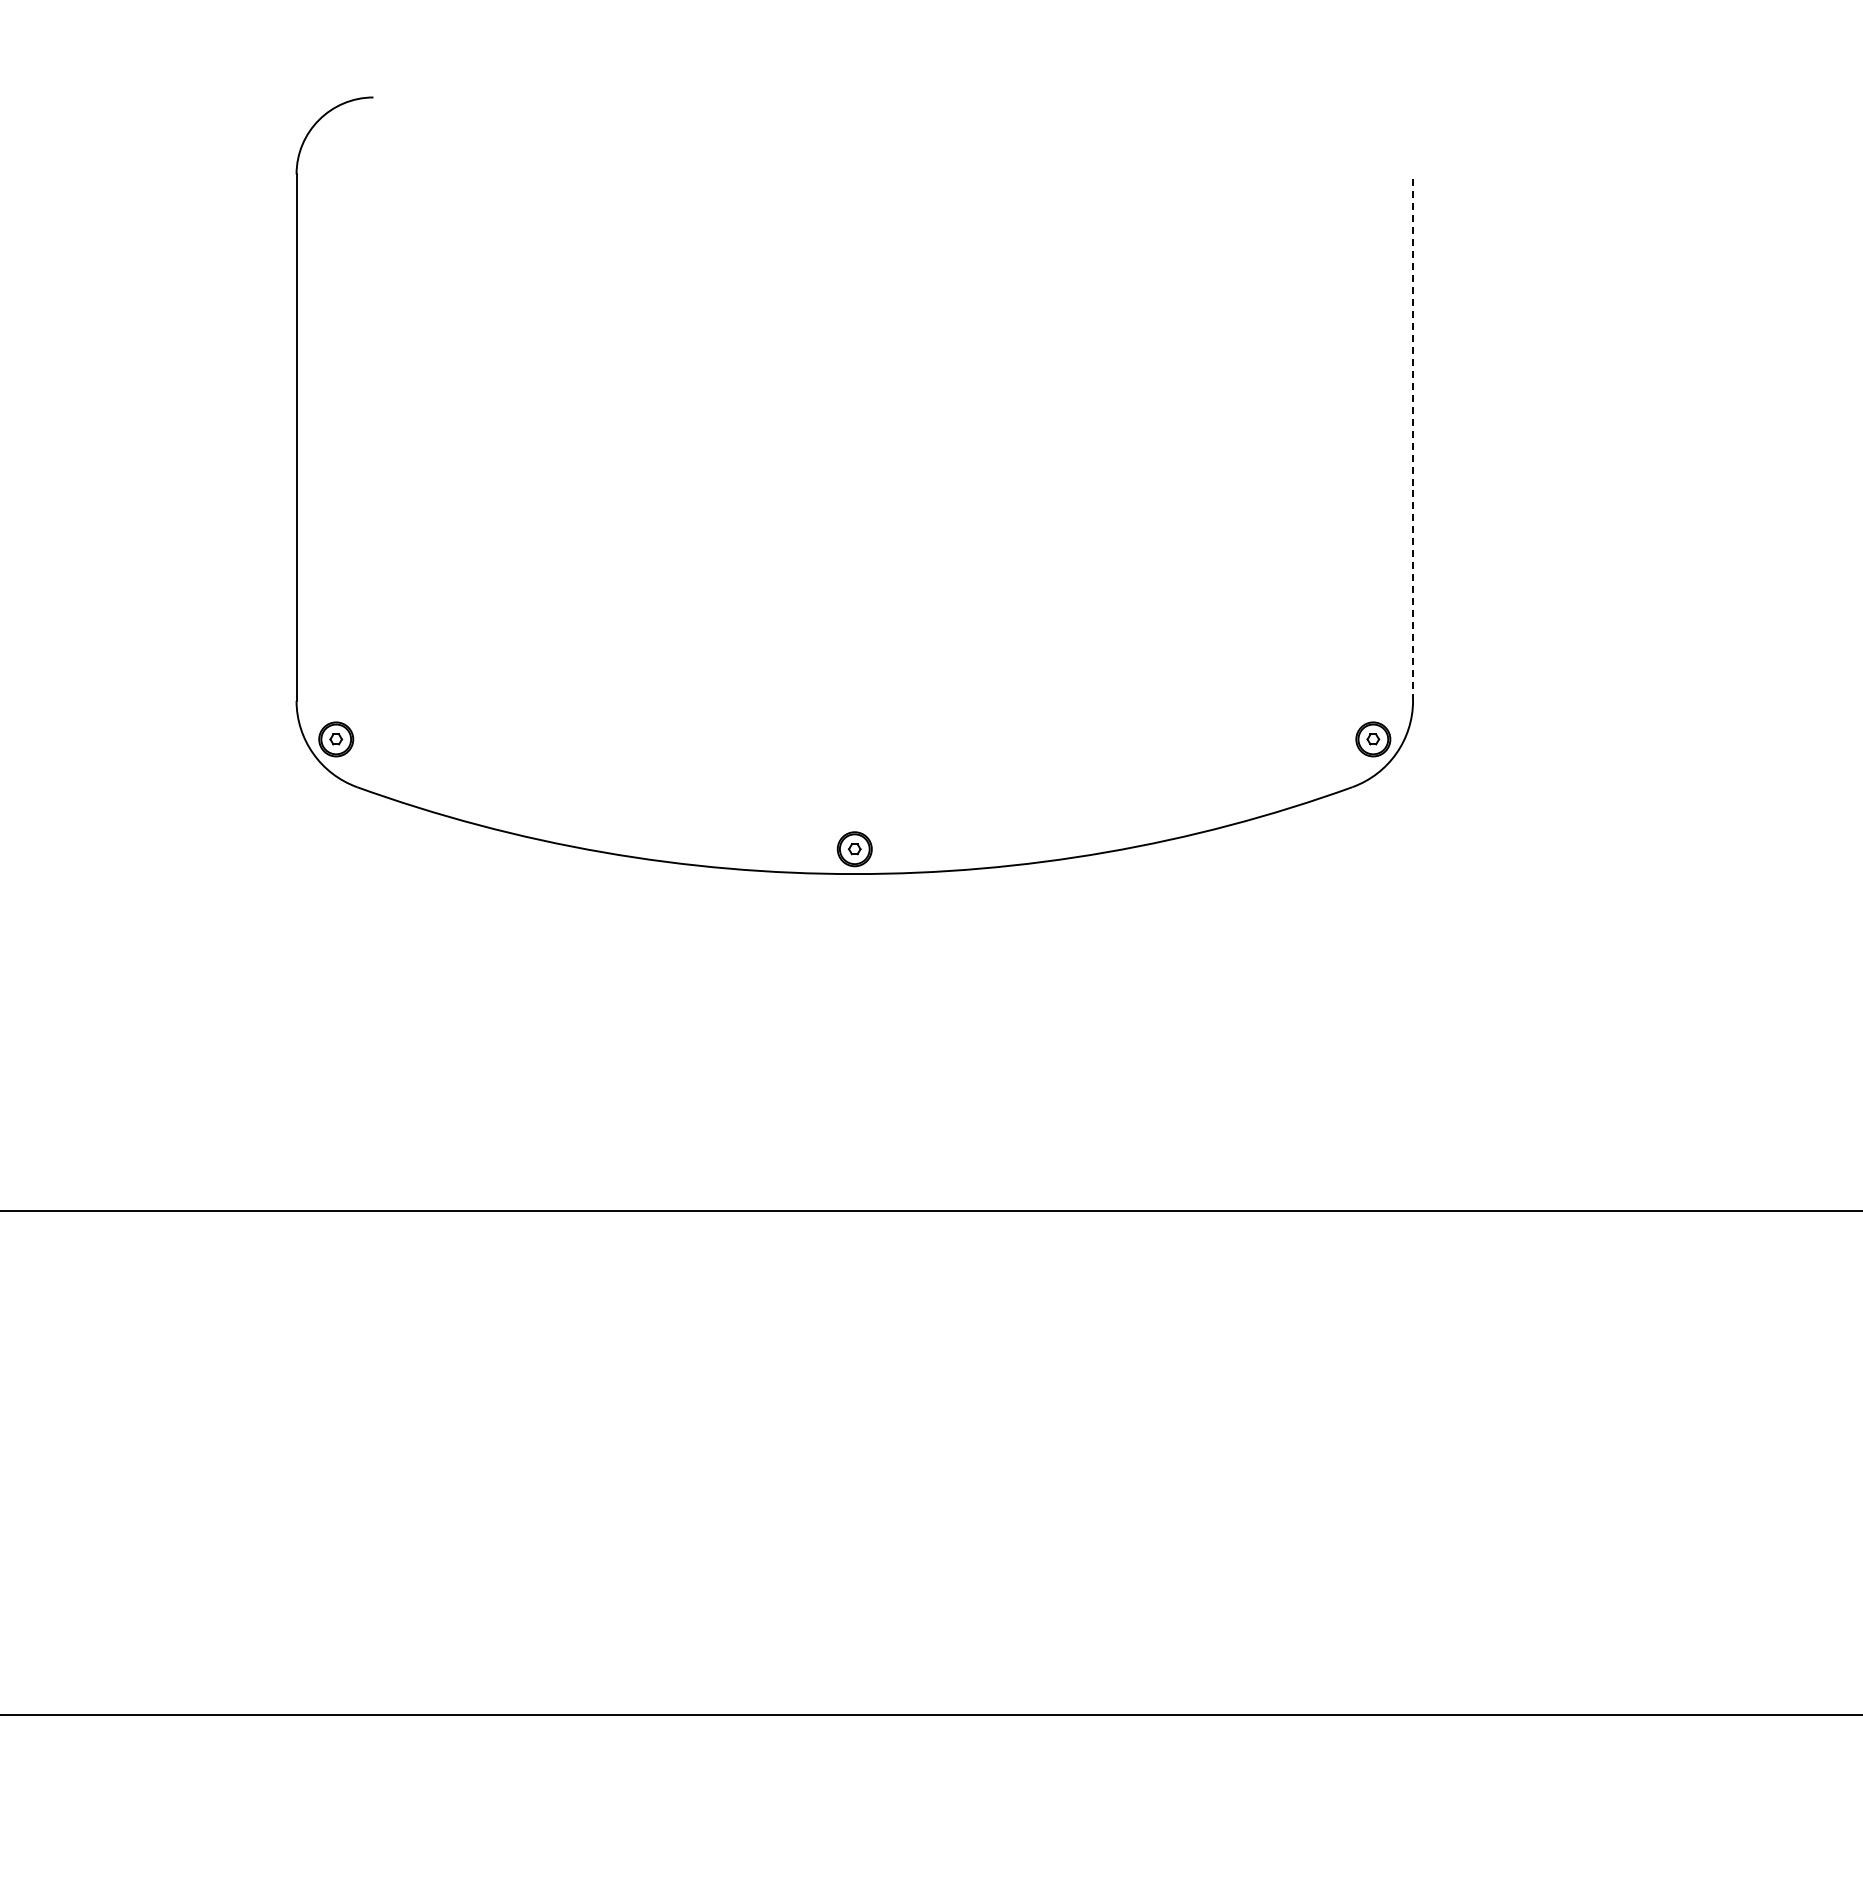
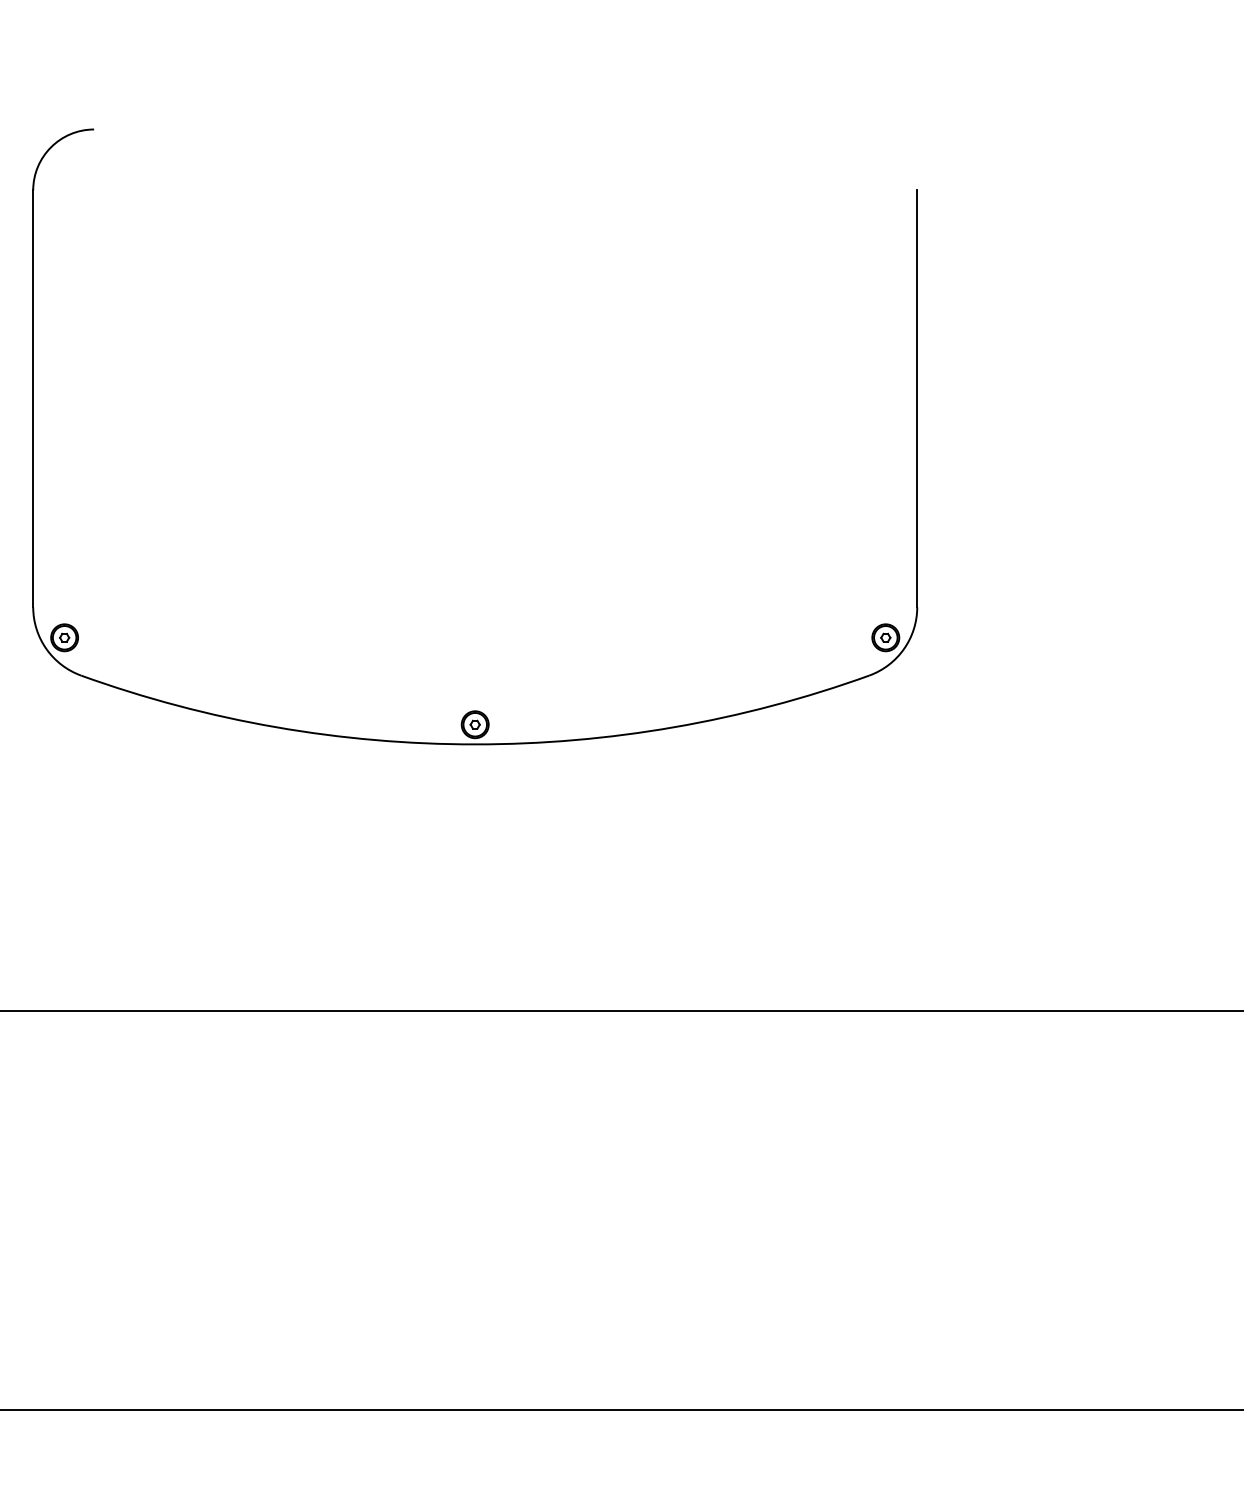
line: (1413, 437) -> (917, 398), dashed -> solid

